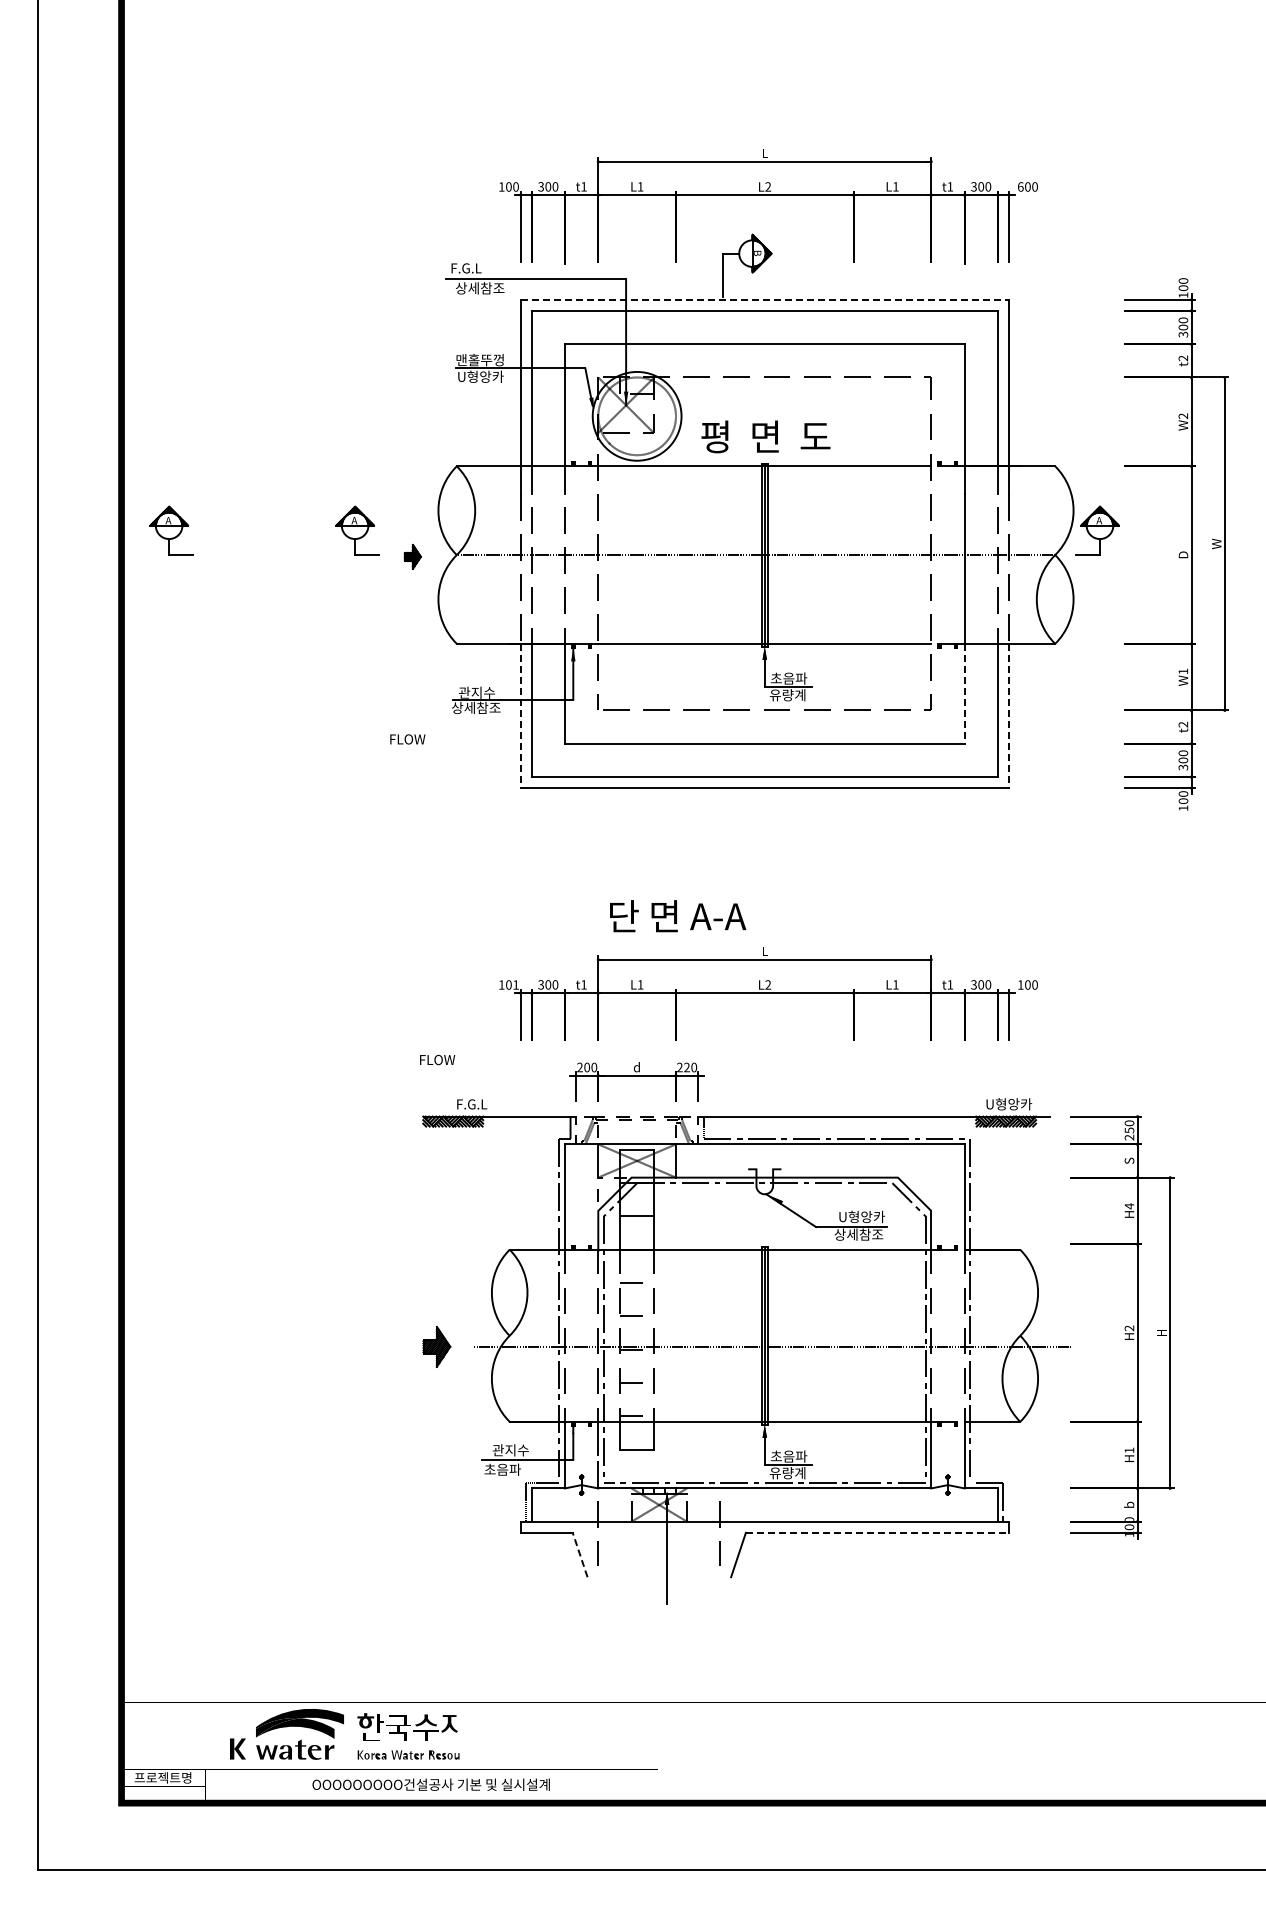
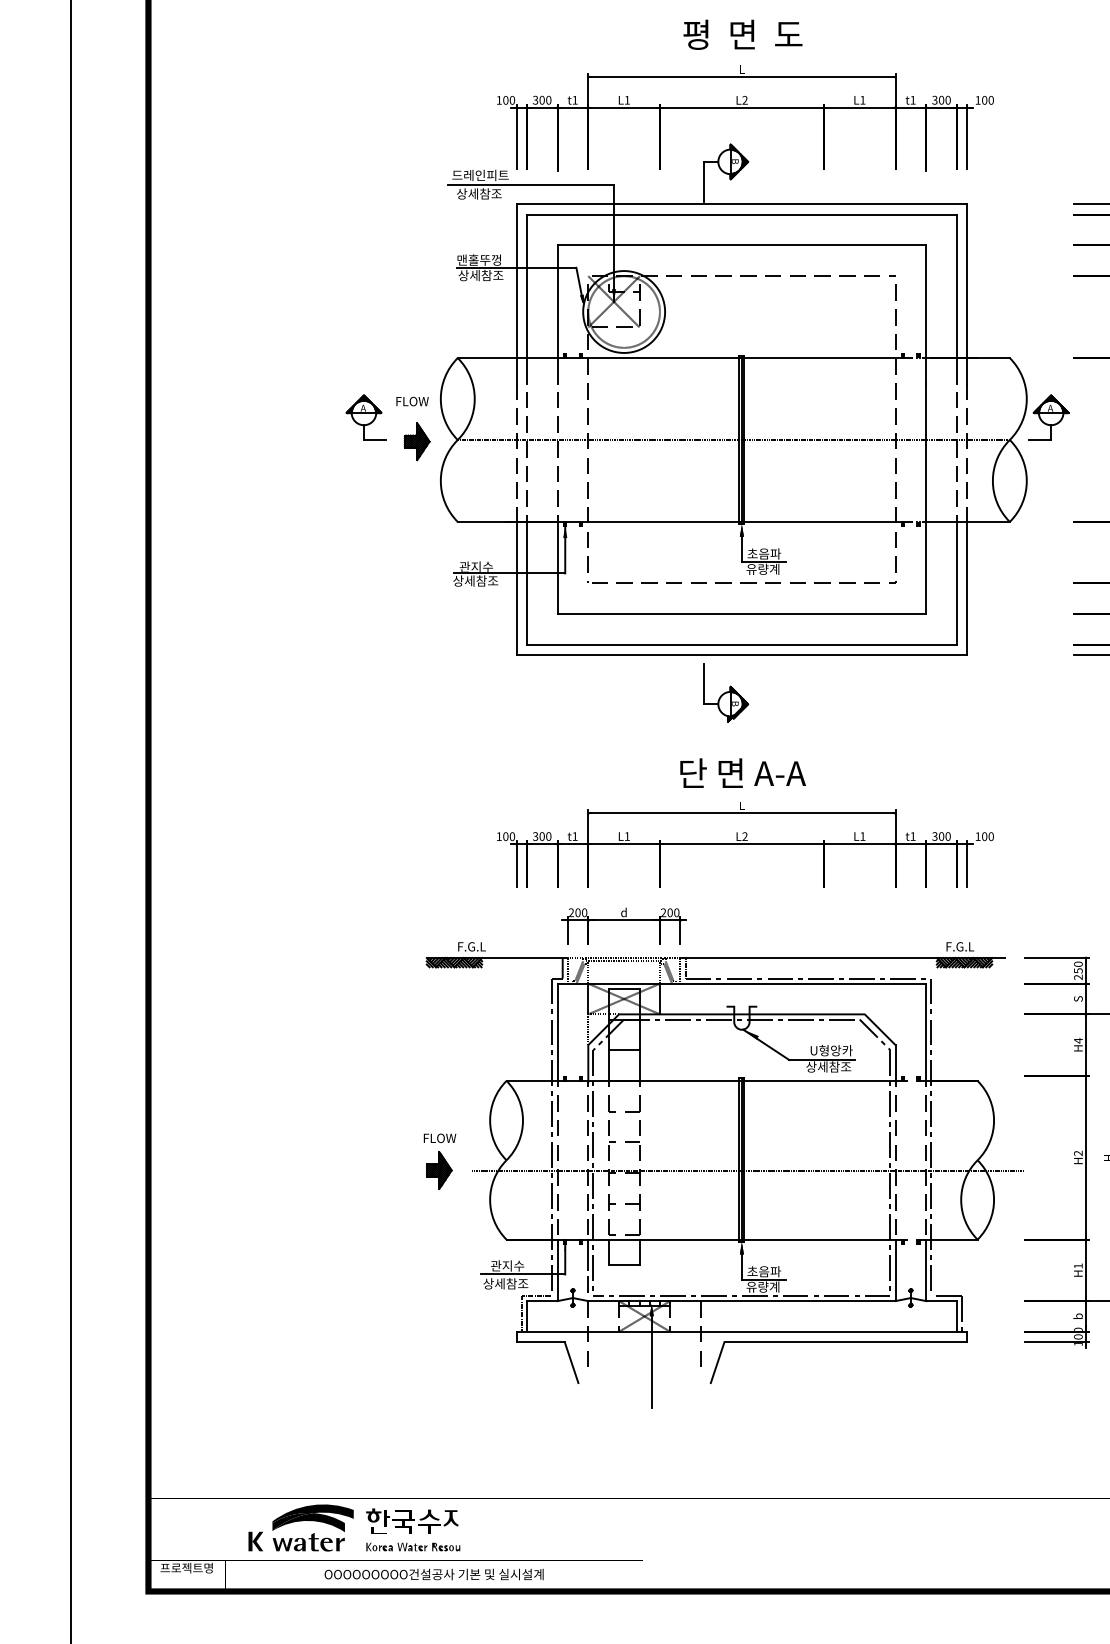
text: (1020, 186) -> (977, 99), 600 -> 100
text: (481, 268) -> (480, 175), F.G.L -> 드레인피트
line: (765, 299) -> (742, 204), dashed -> solid
text: (481, 376) -> (480, 275), U형앙카 -> 상세참조
text: (765, 436) -> (742, 34), moved
part: (171, 530) -> (194, 417), removed
part: (412, 556) -> (416, 441), size x1.67
line: (964, 693) -> (926, 567), dashed -> solid
line: (520, 716) -> (516, 588), dashed -> solid
line: (1008, 716) -> (966, 588), dashed -> solid
text: (407, 739) -> (412, 401), moved
part: (747, 829) -> (725, 693), added
text: (678, 916) -> (743, 773), moved
text: (515, 984) -> (511, 836), 101 -> 100
text: (437, 1060) -> (439, 1138), moved
text: (686, 1067) -> (669, 912), 220 -> 200
text: (1009, 1104) -> (967, 946), U형앙카 -> F.G.L
text: (508, 1469) -> (505, 1283), 초음파 -> 상세참조
line: (877, 1532) -> (845, 1341), dashed -> solid
line: (580, 1554) -> (571, 1362), dashed -> solid

